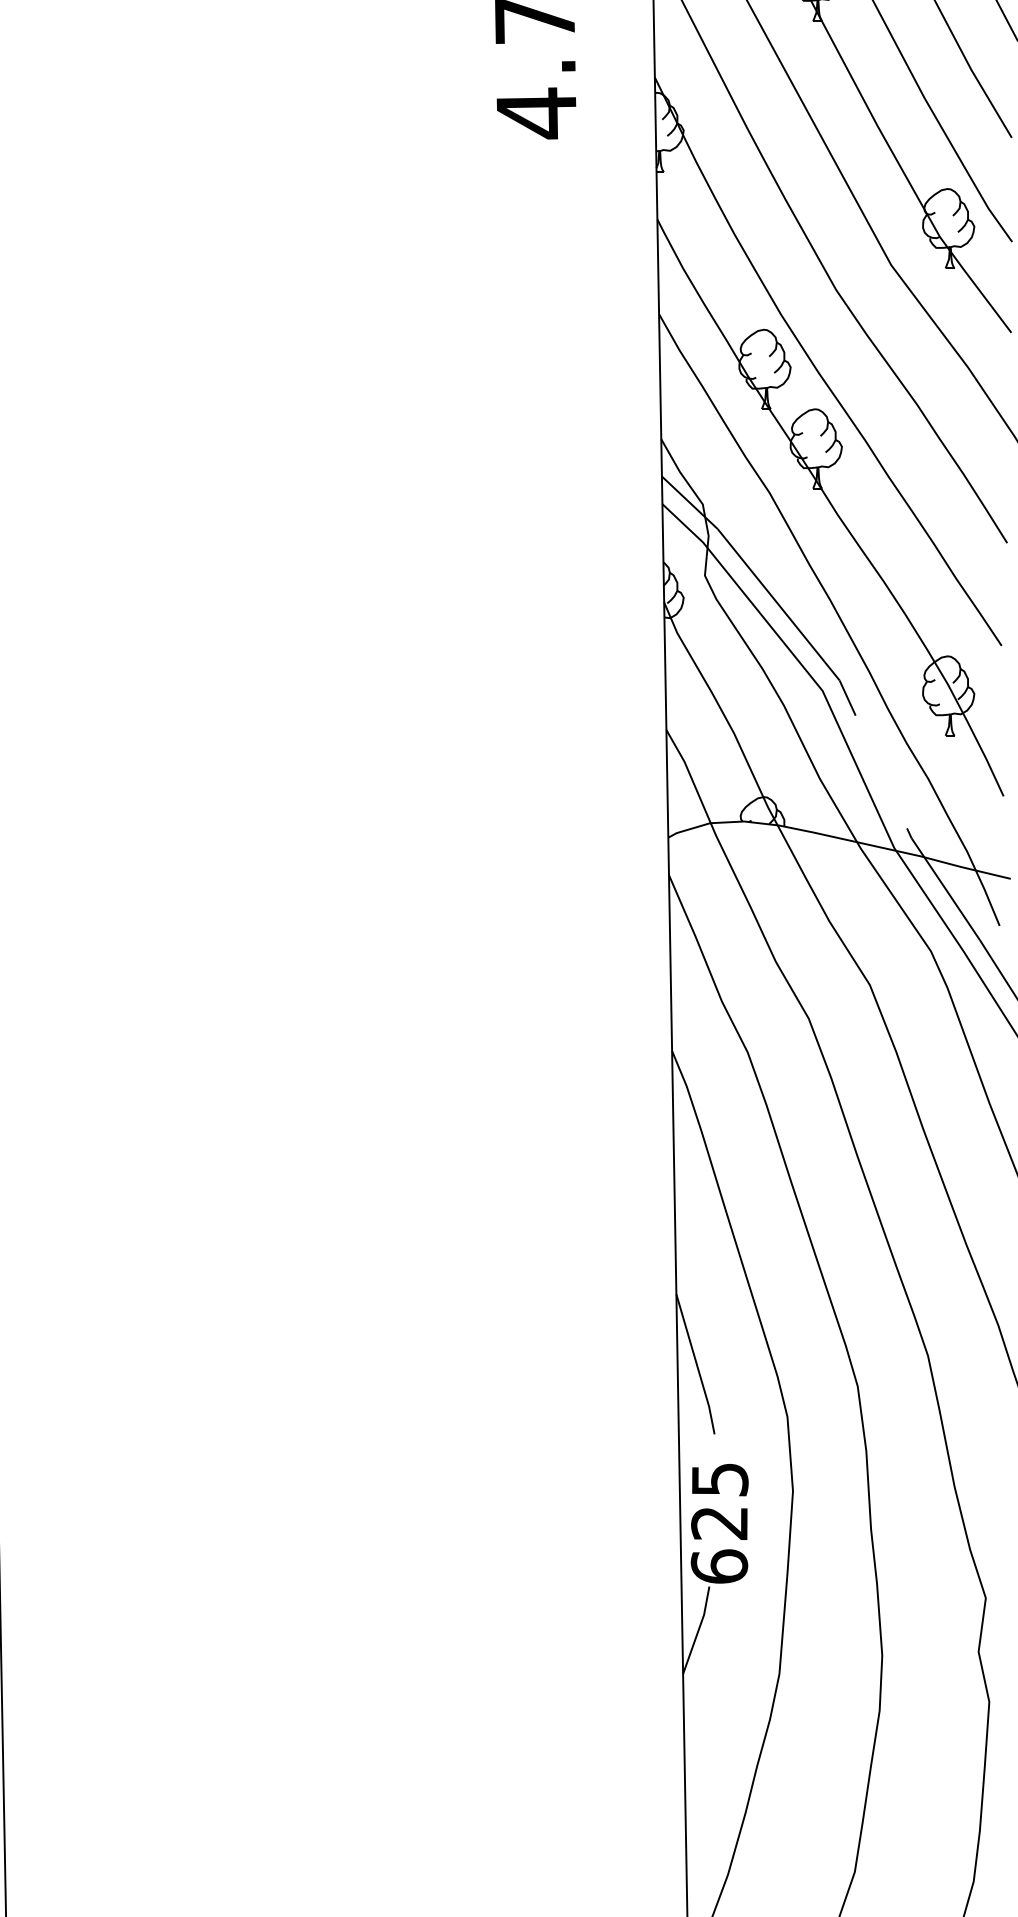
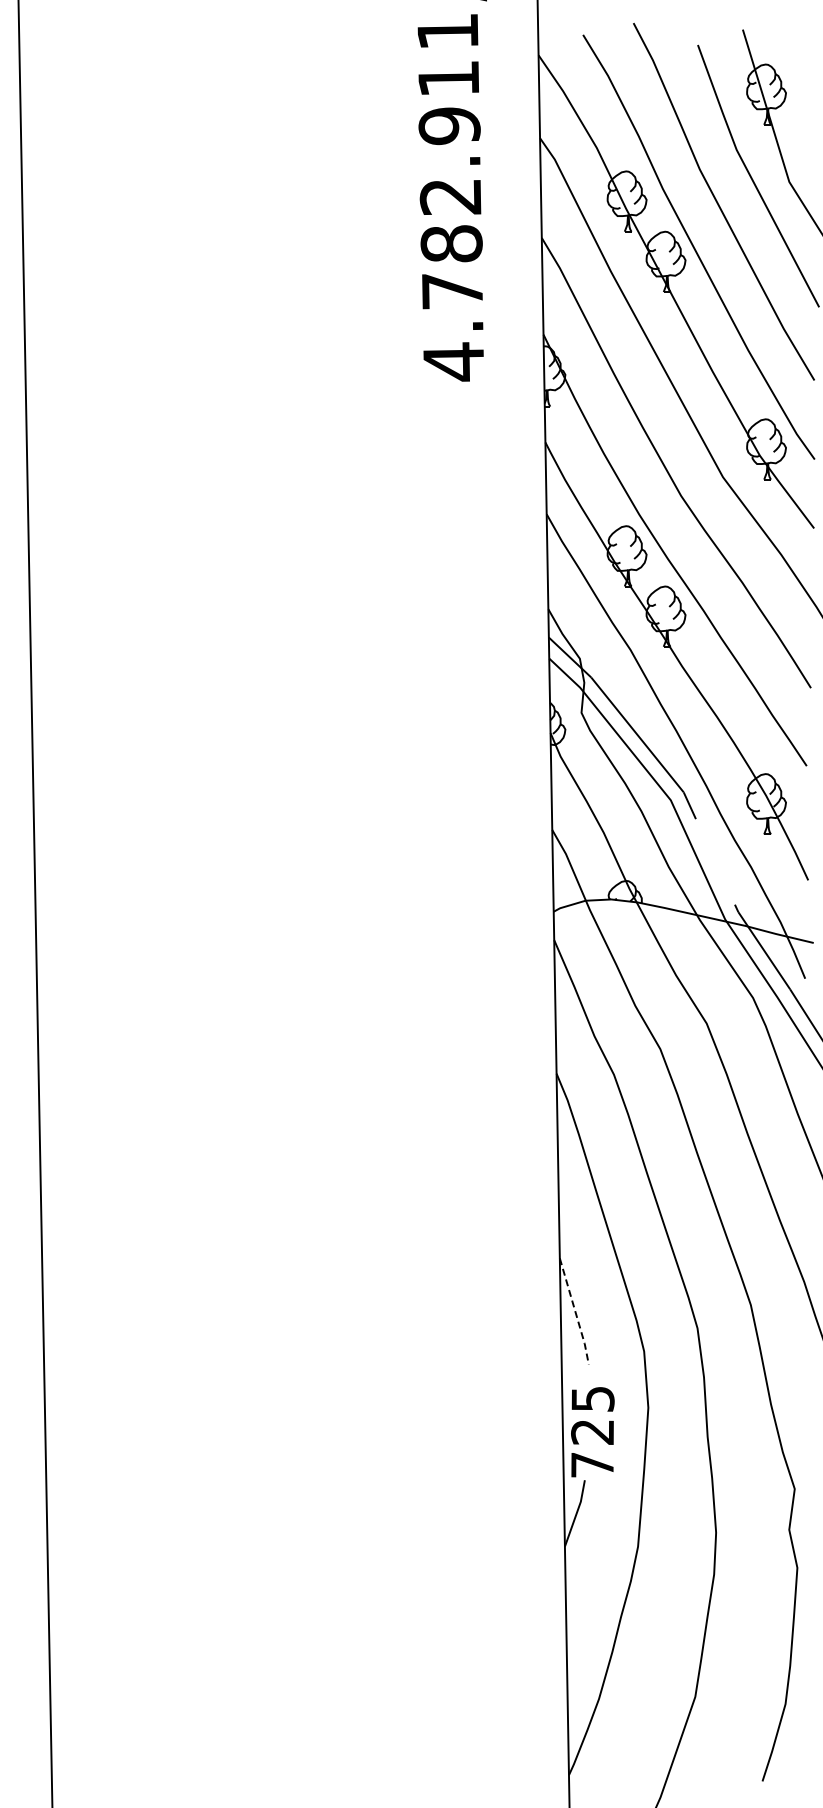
line: (697, 1365) -> (575, 1312), solid -> dashed
text: (719, 1565) -> (592, 1464), 625 -> 725

